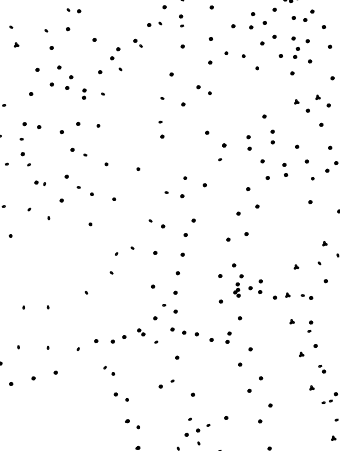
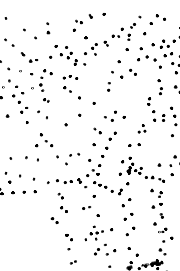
part: (48, 38) -> (64, 32), removed
part: (79, 126) -> (70, 77), size x0.7
part: (268, 130) -> (159, 87), moved
part: (216, 145) -> (133, 99), removed
part: (75, 186) -> (44, 140), moved
part: (244, 200) -> (141, 128), size x0.6
part: (121, 259) -> (72, 158), moved
part: (132, 424) -> (54, 220), moved

